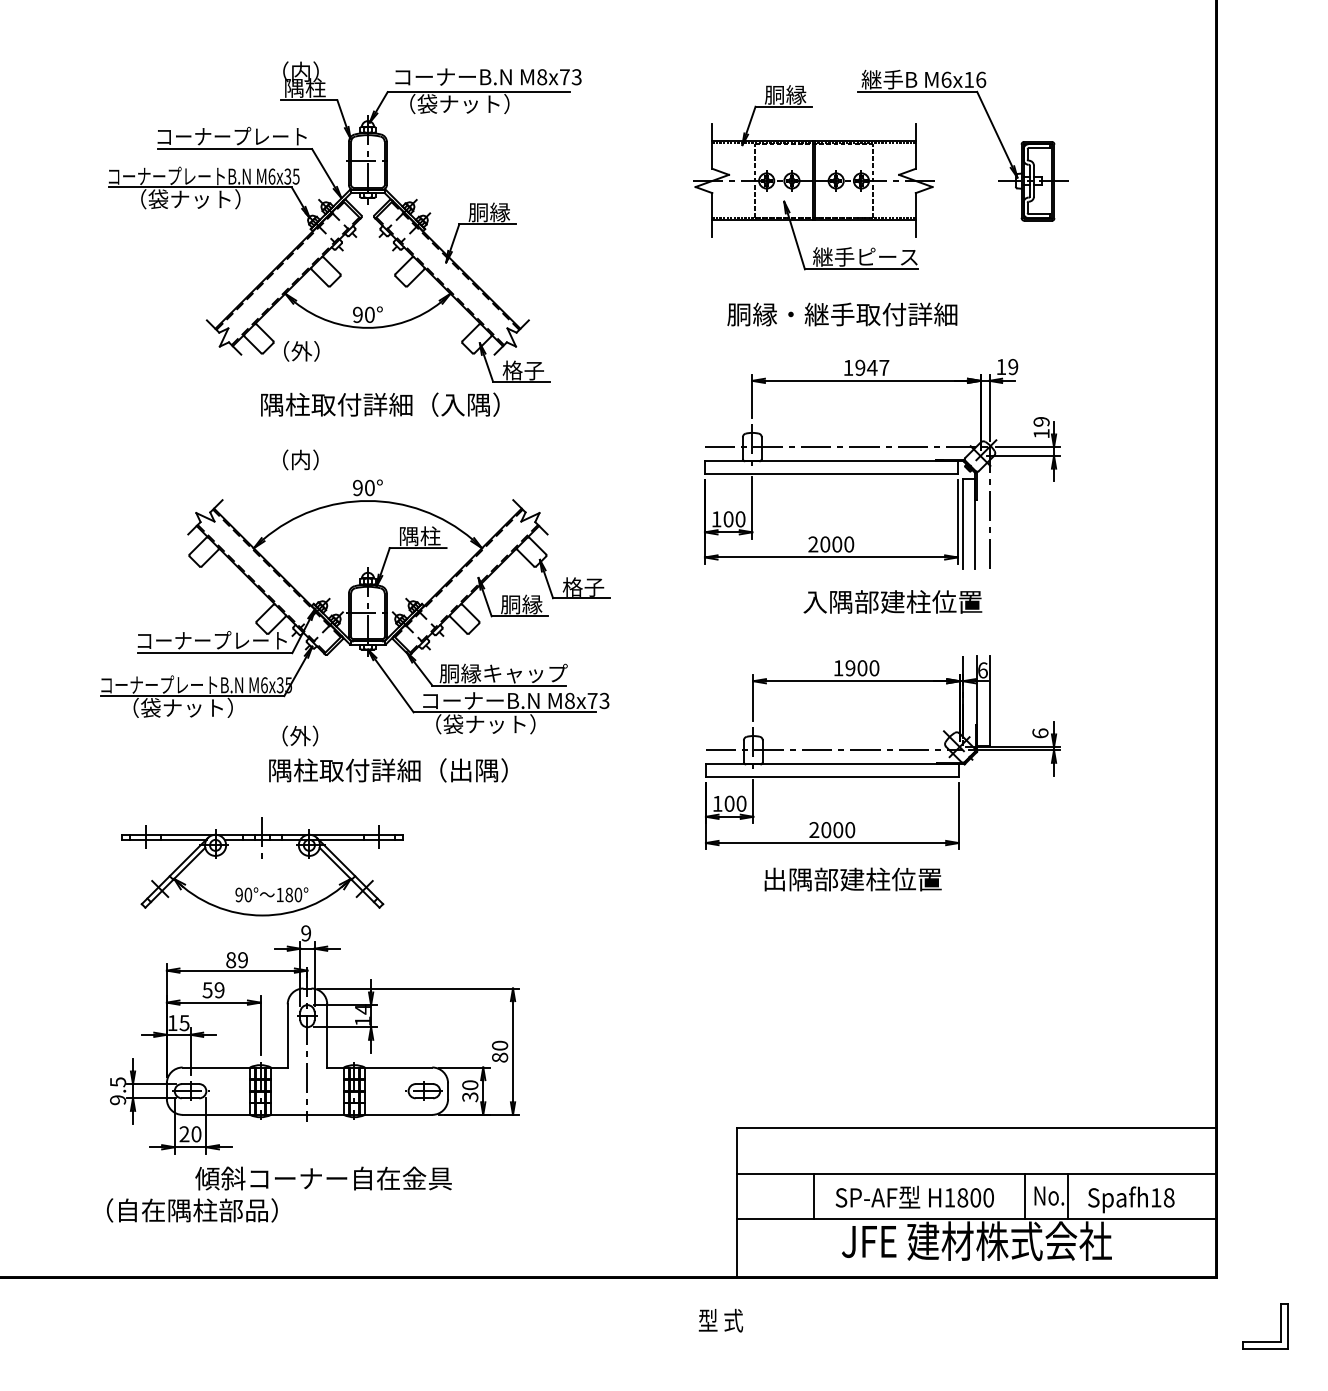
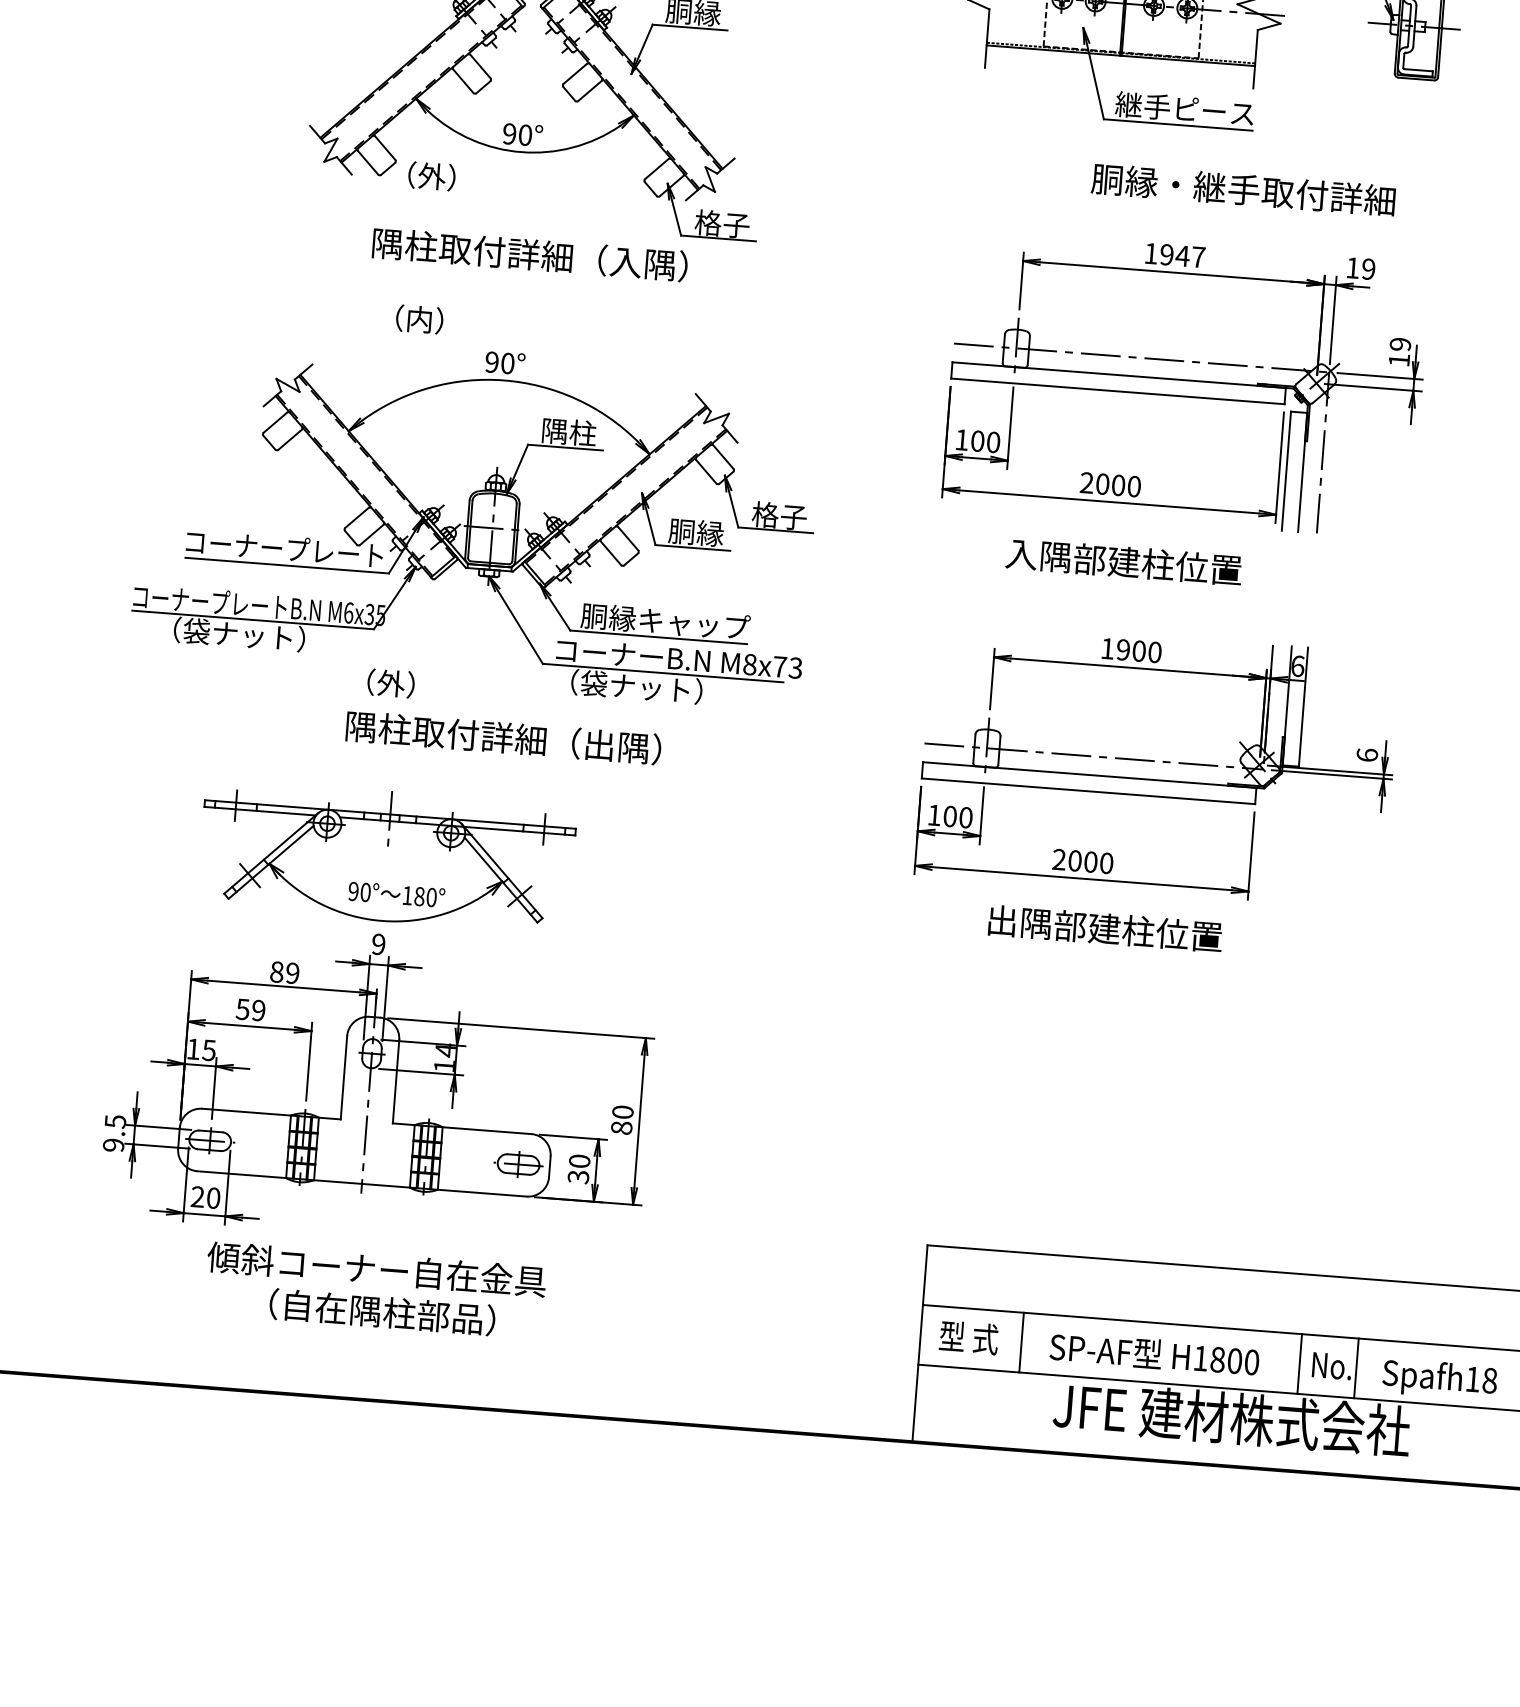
text: (842, 314) -> (1243, 189), moved
text: (892, 601) -> (1123, 561), moved
part: (262, 866) -> (387, 856), moved
text: (192, 1210) -> (382, 1312), moved
text: (720, 1320) -> (968, 1337), moved

